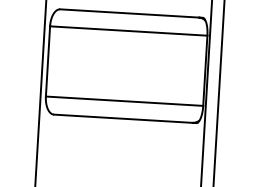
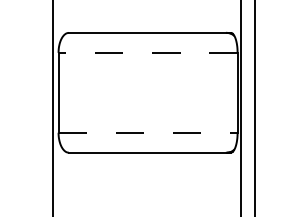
line: (129, 30) -> (148, 52), solid -> dashed
line: (124, 101) -> (148, 132), solid -> dashed

